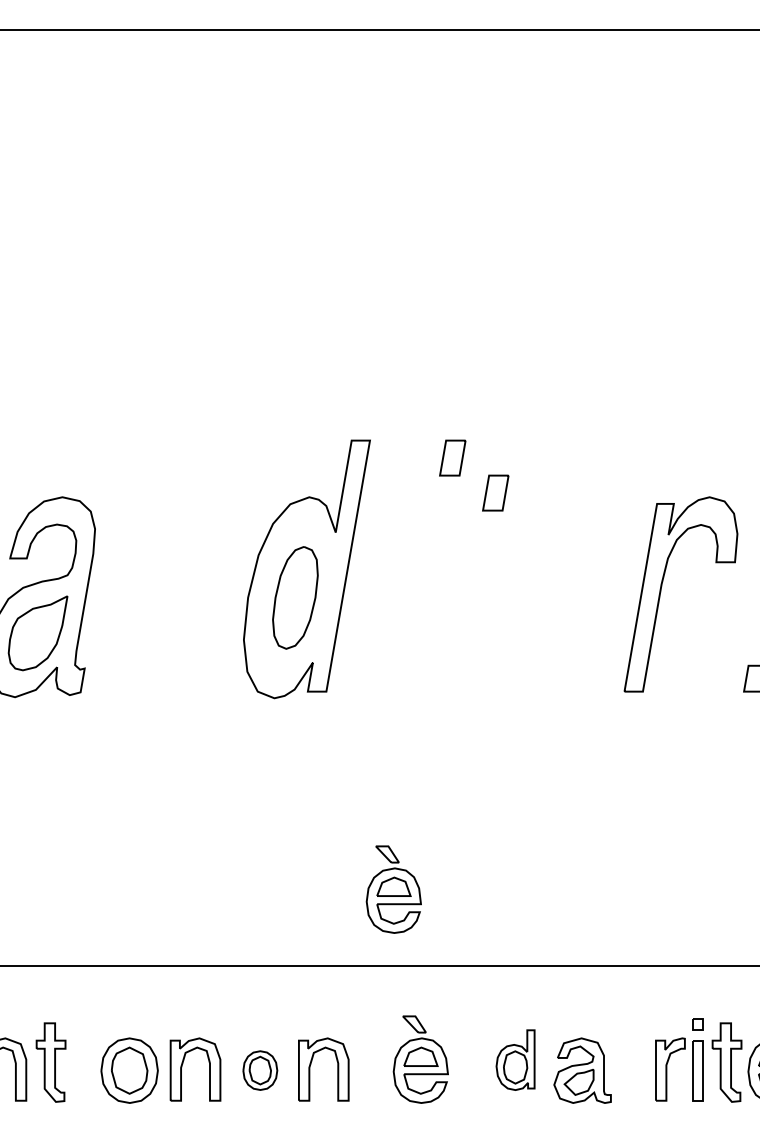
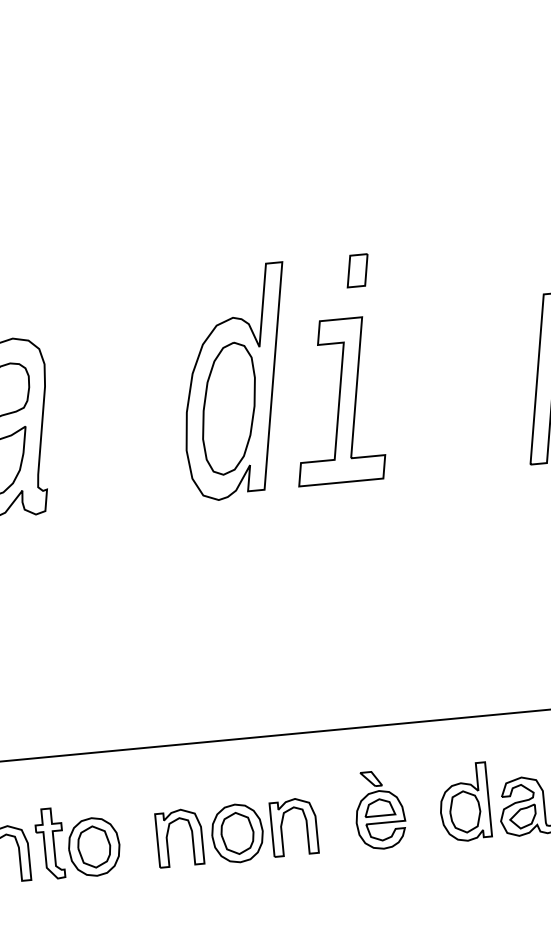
part: (495, 492) -> (398, 297), removed
part: (295, 597) -> (229, 408), size x1.43
part: (414, 600) -> (335, 401), added
part: (393, 889) -> (341, 660), removed
part: (515, 1059) -> (464, 801), size x1.43
part: (129, 1070) -> (94, 846), moved
part: (260, 1070) -> (237, 833), size x1.67

